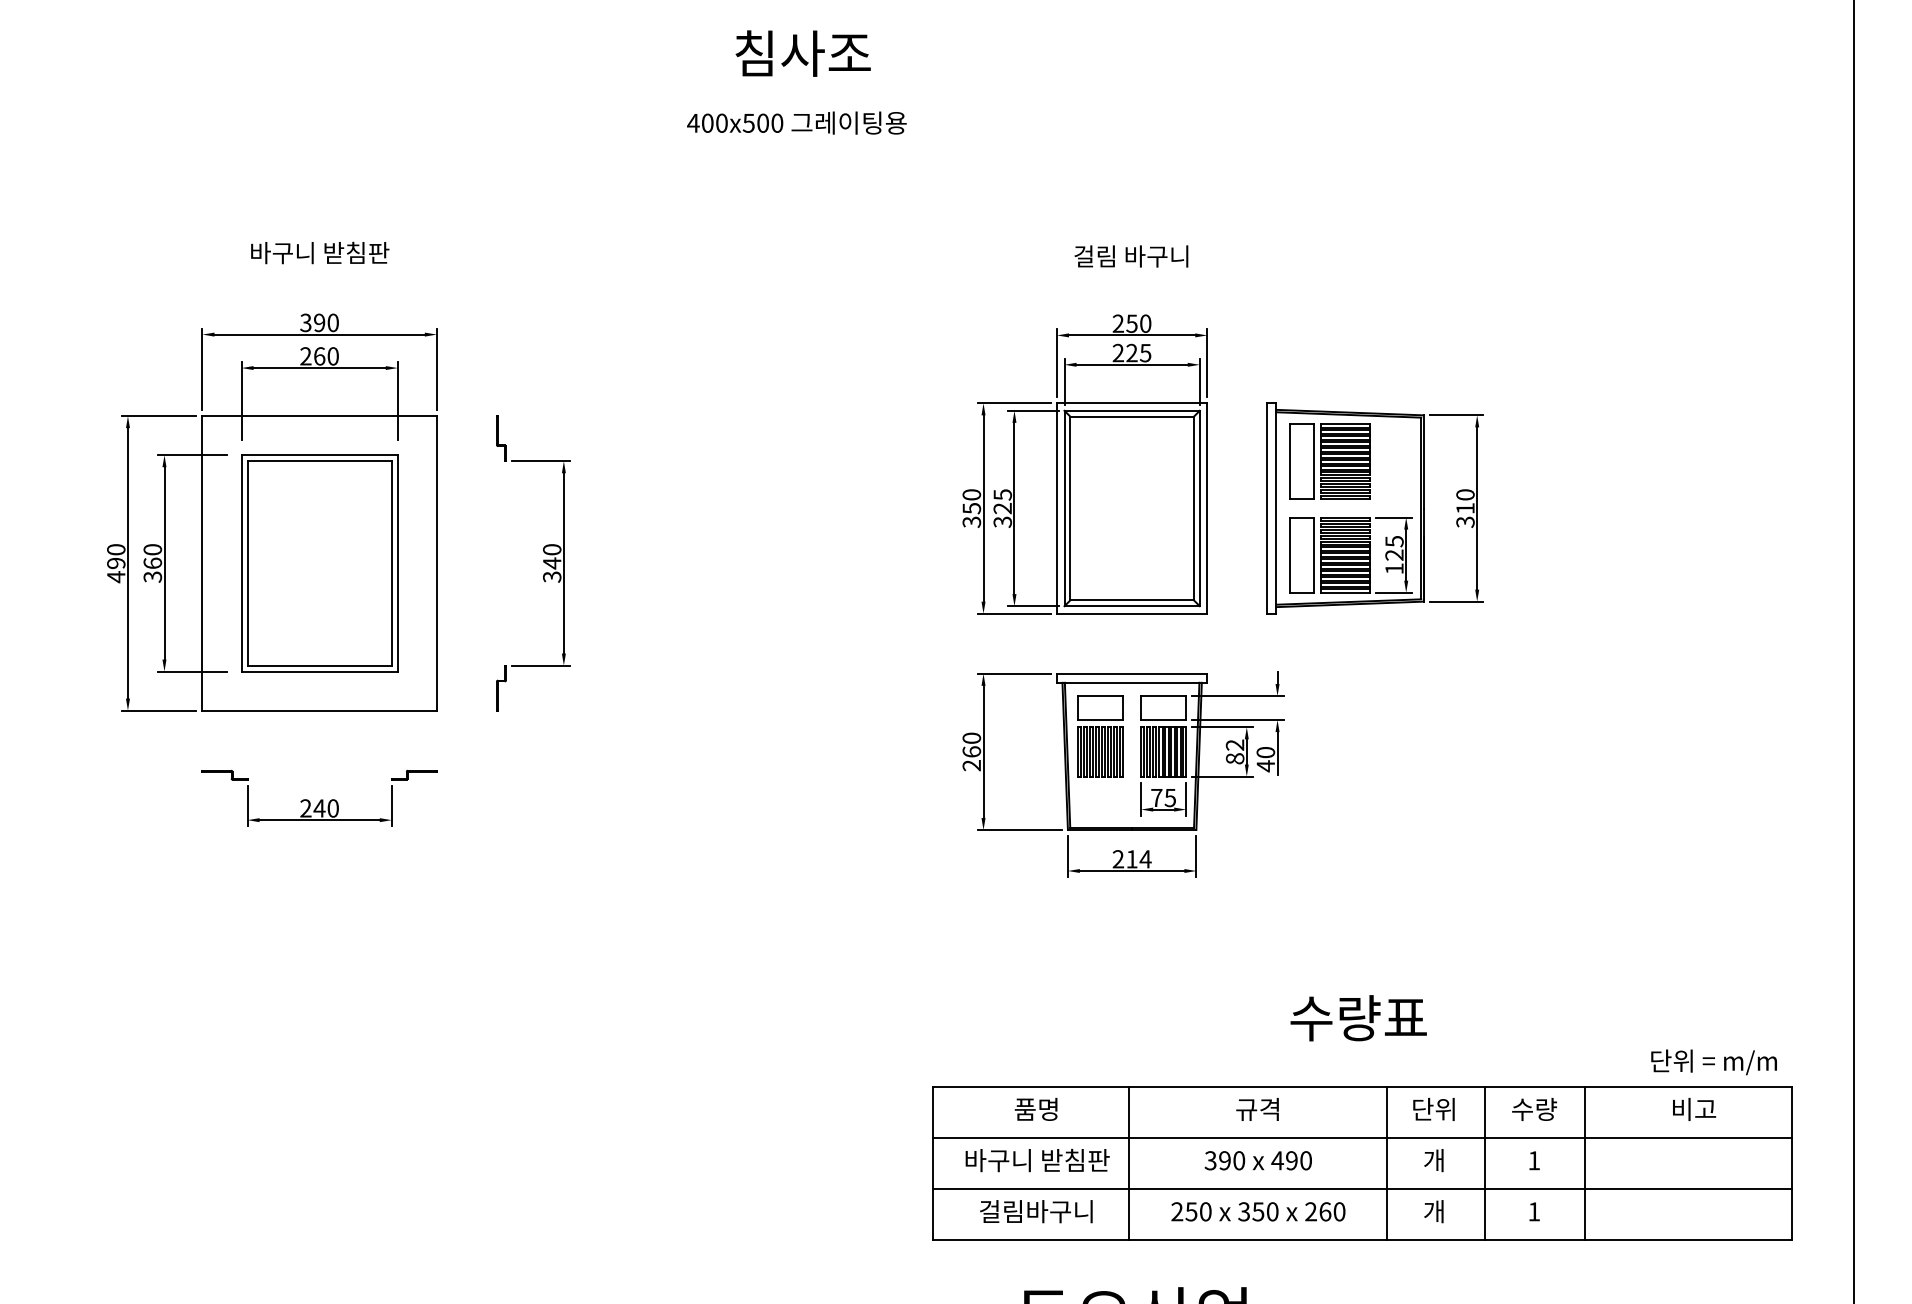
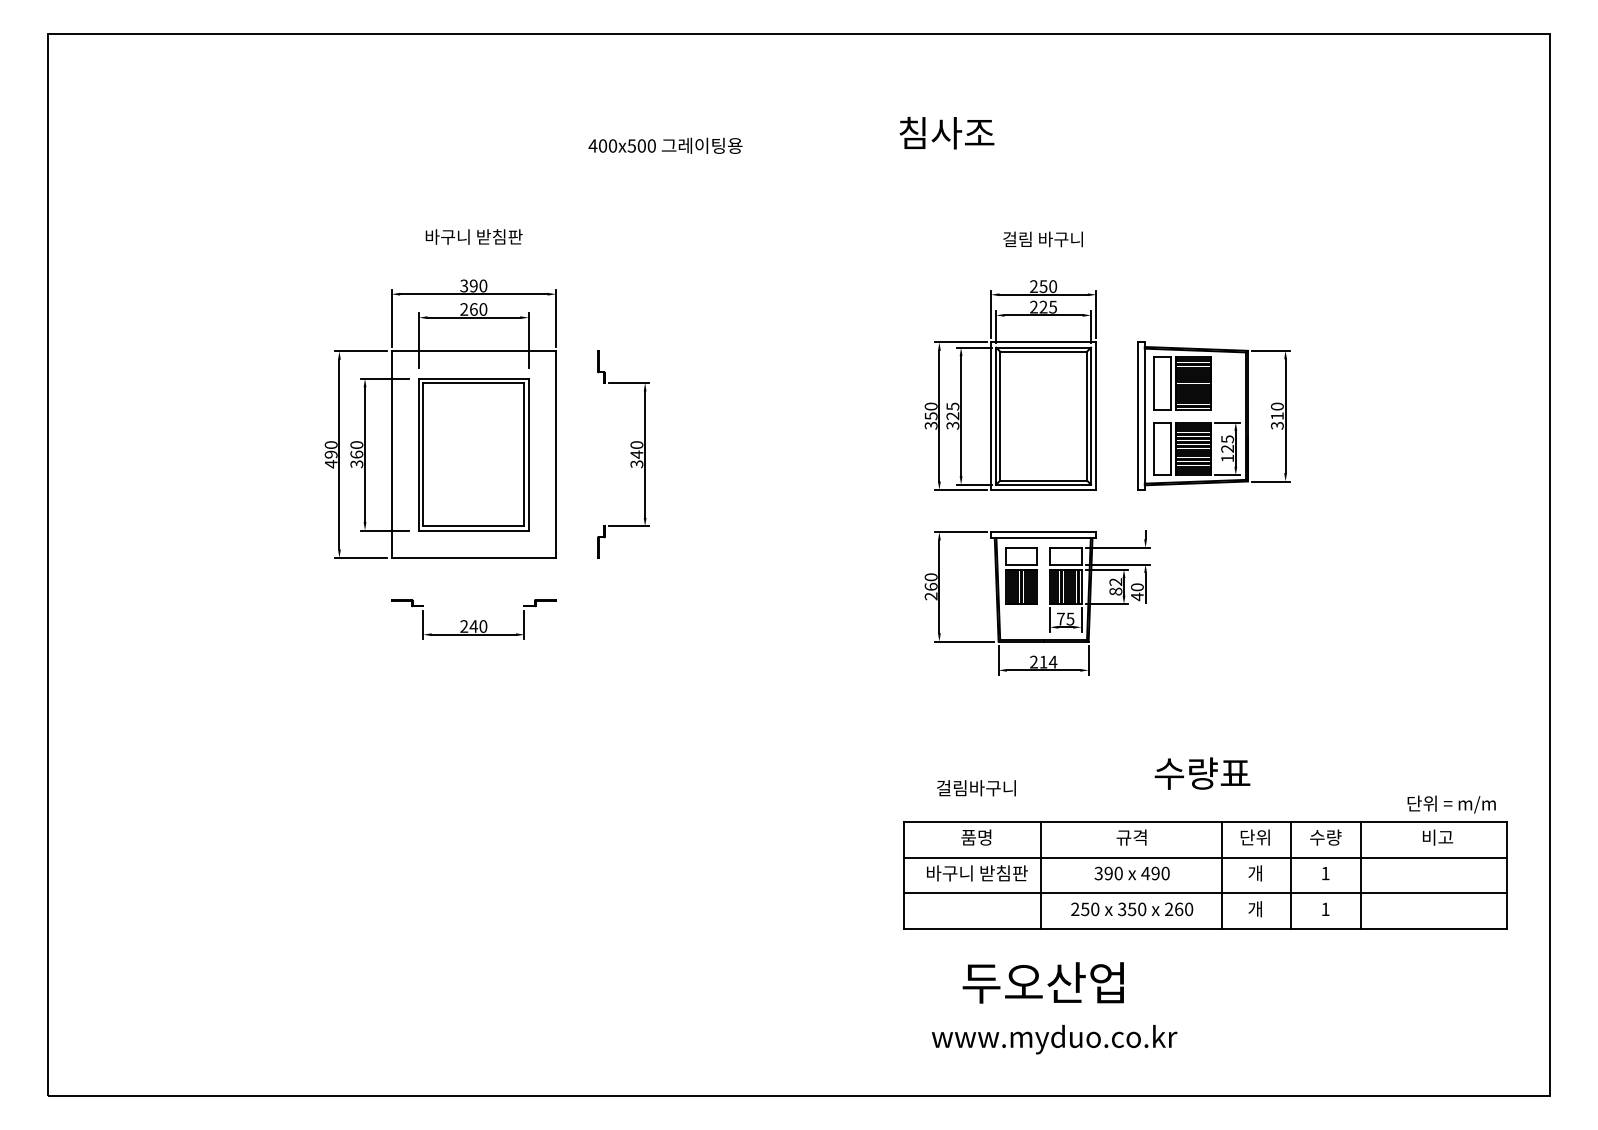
text: (802, 52) -> (946, 132), moved
text: (796, 122) -> (665, 145), moved
text: (1036, 1212) -> (976, 788), moved

